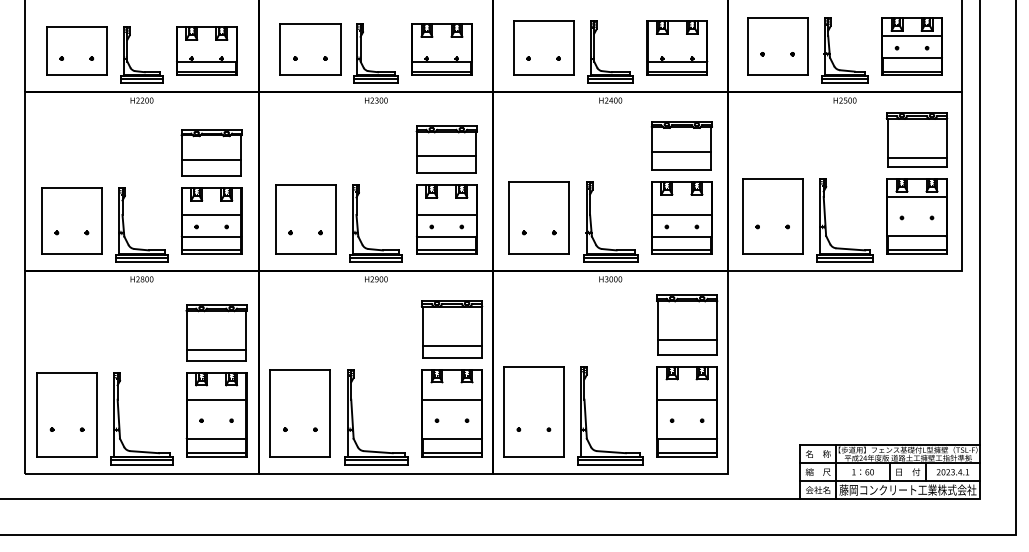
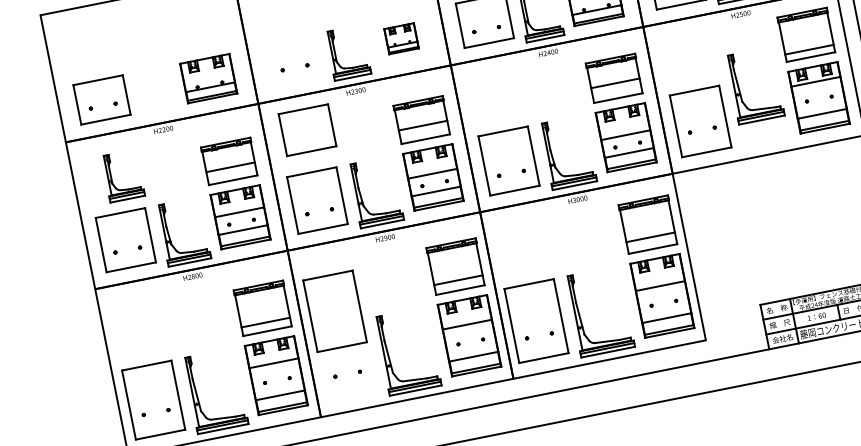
part: (310, 49) -> (307, 130), moved
part: (441, 49) -> (401, 38), size x0.6
part: (127, 54) -> (111, 177), moved
part: (826, 220) -> (740, 88), moved
part: (299, 413) -> (334, 311), moved

